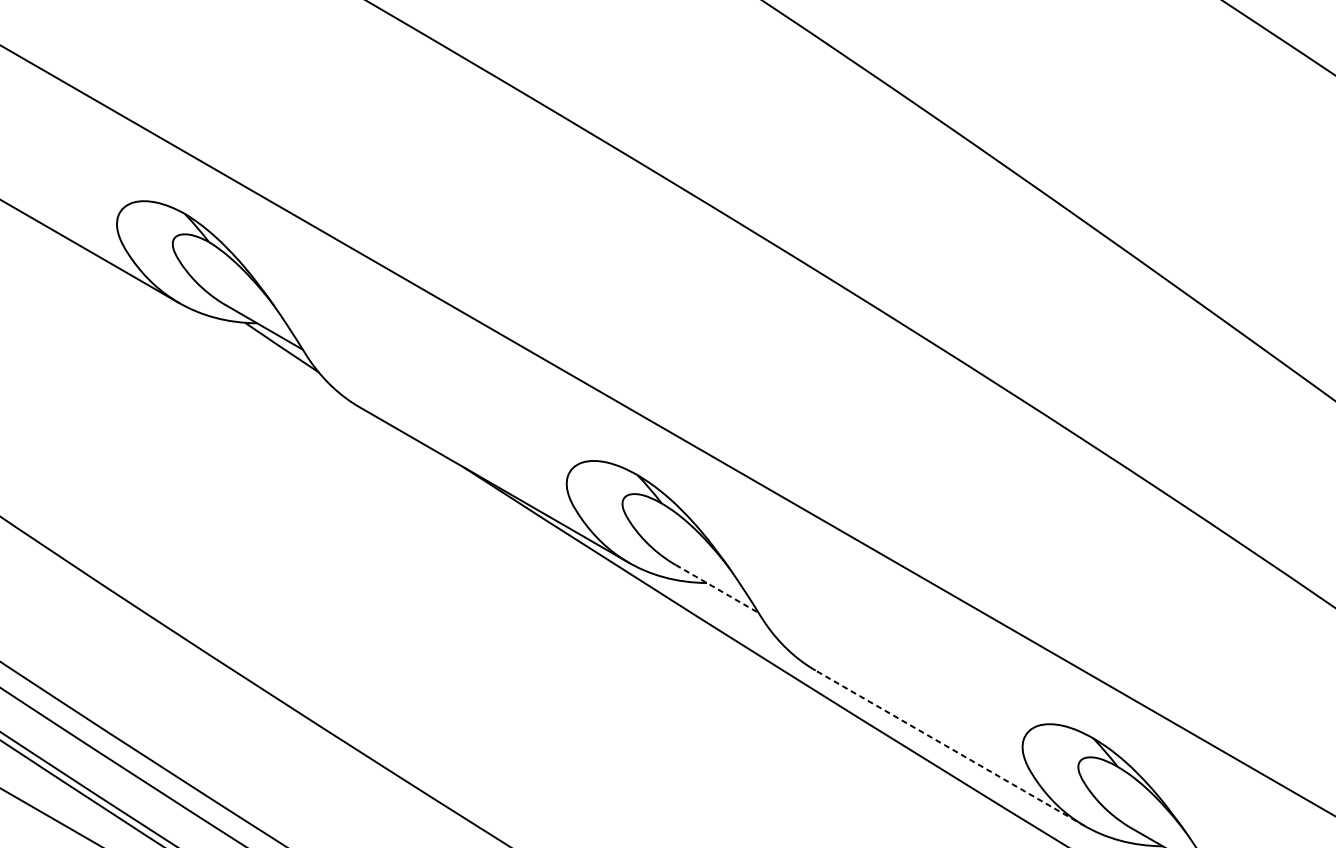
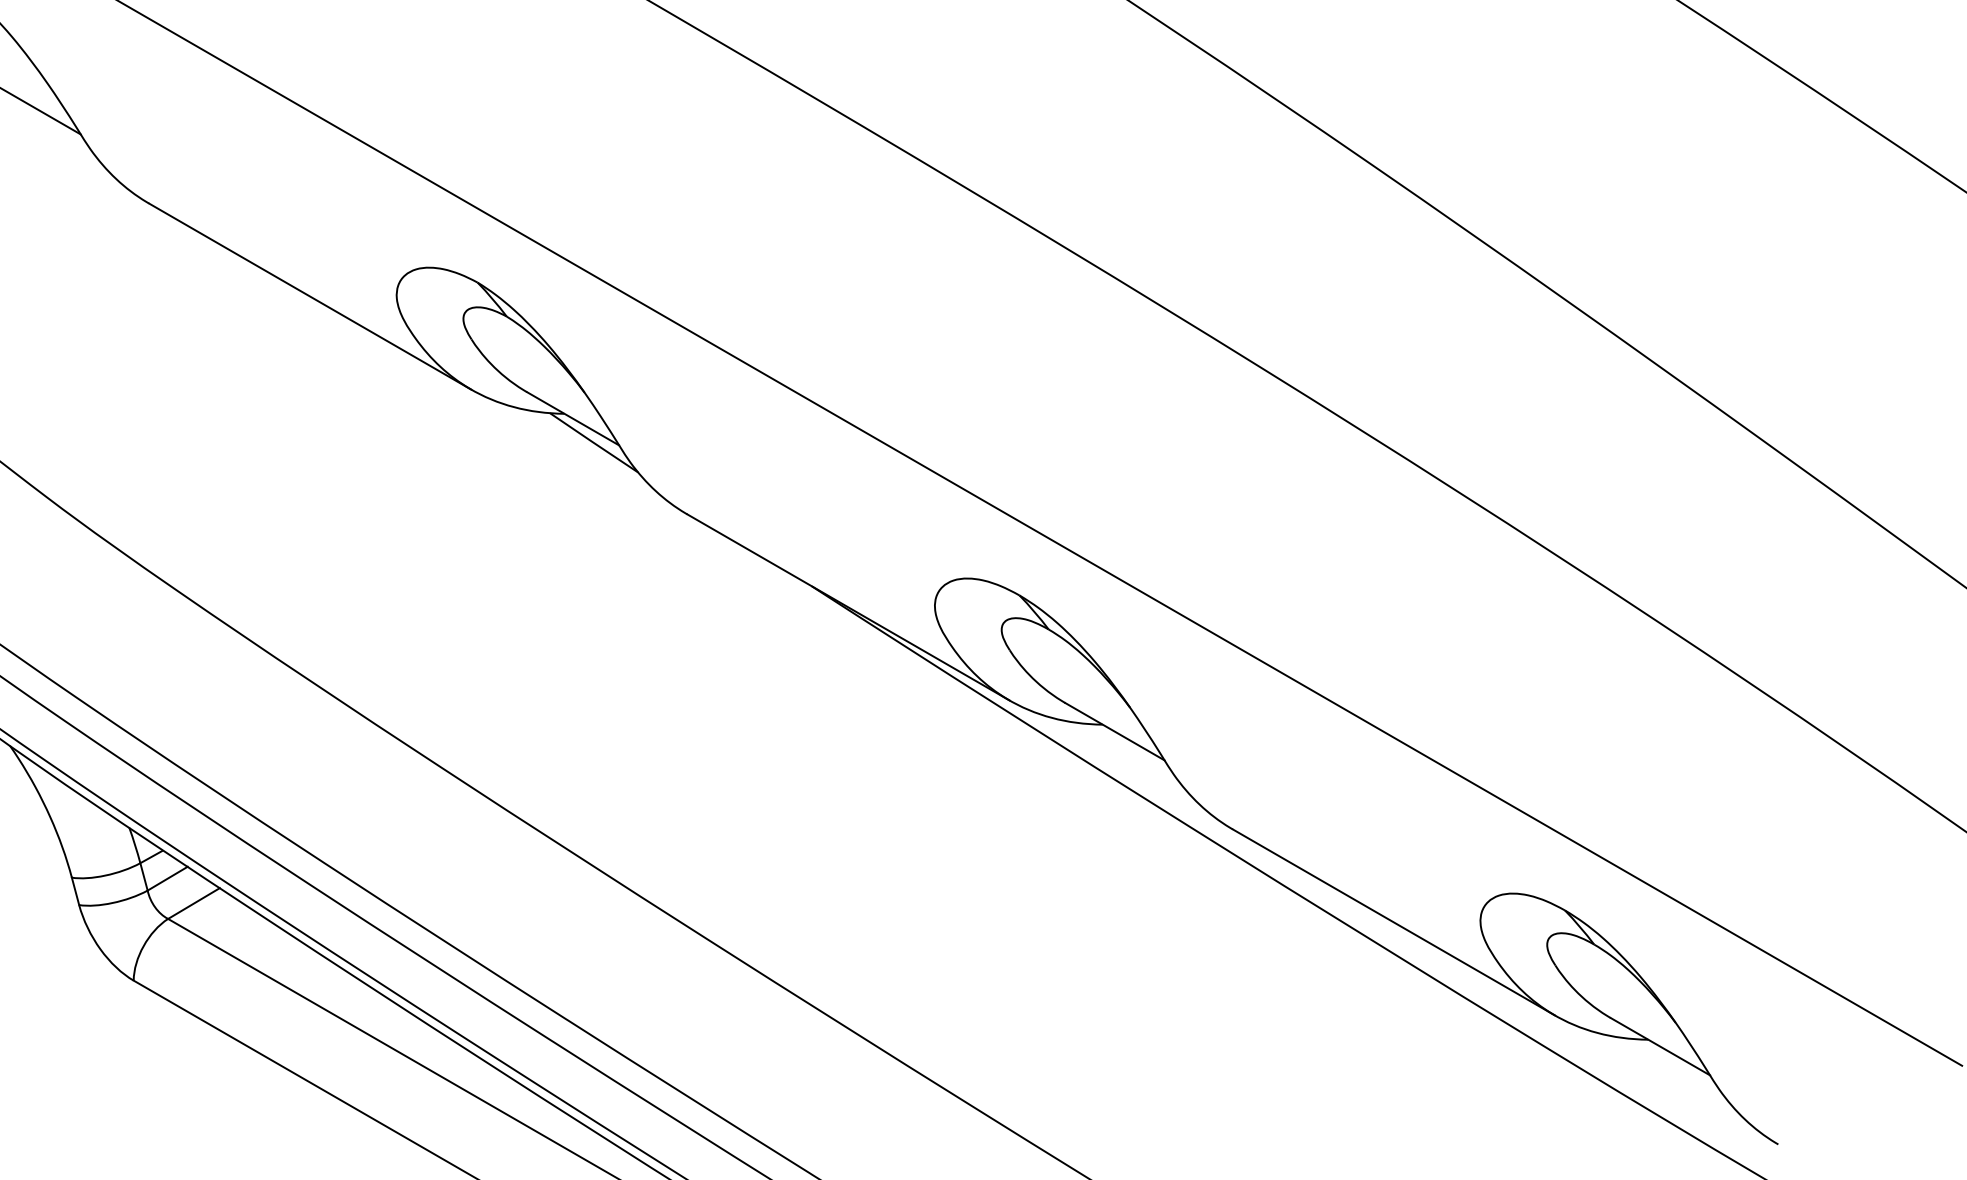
line: (717, 588) -> (1115, 731), dashed -> solid
line: (949, 748) -> (1393, 922), dashed -> solid

